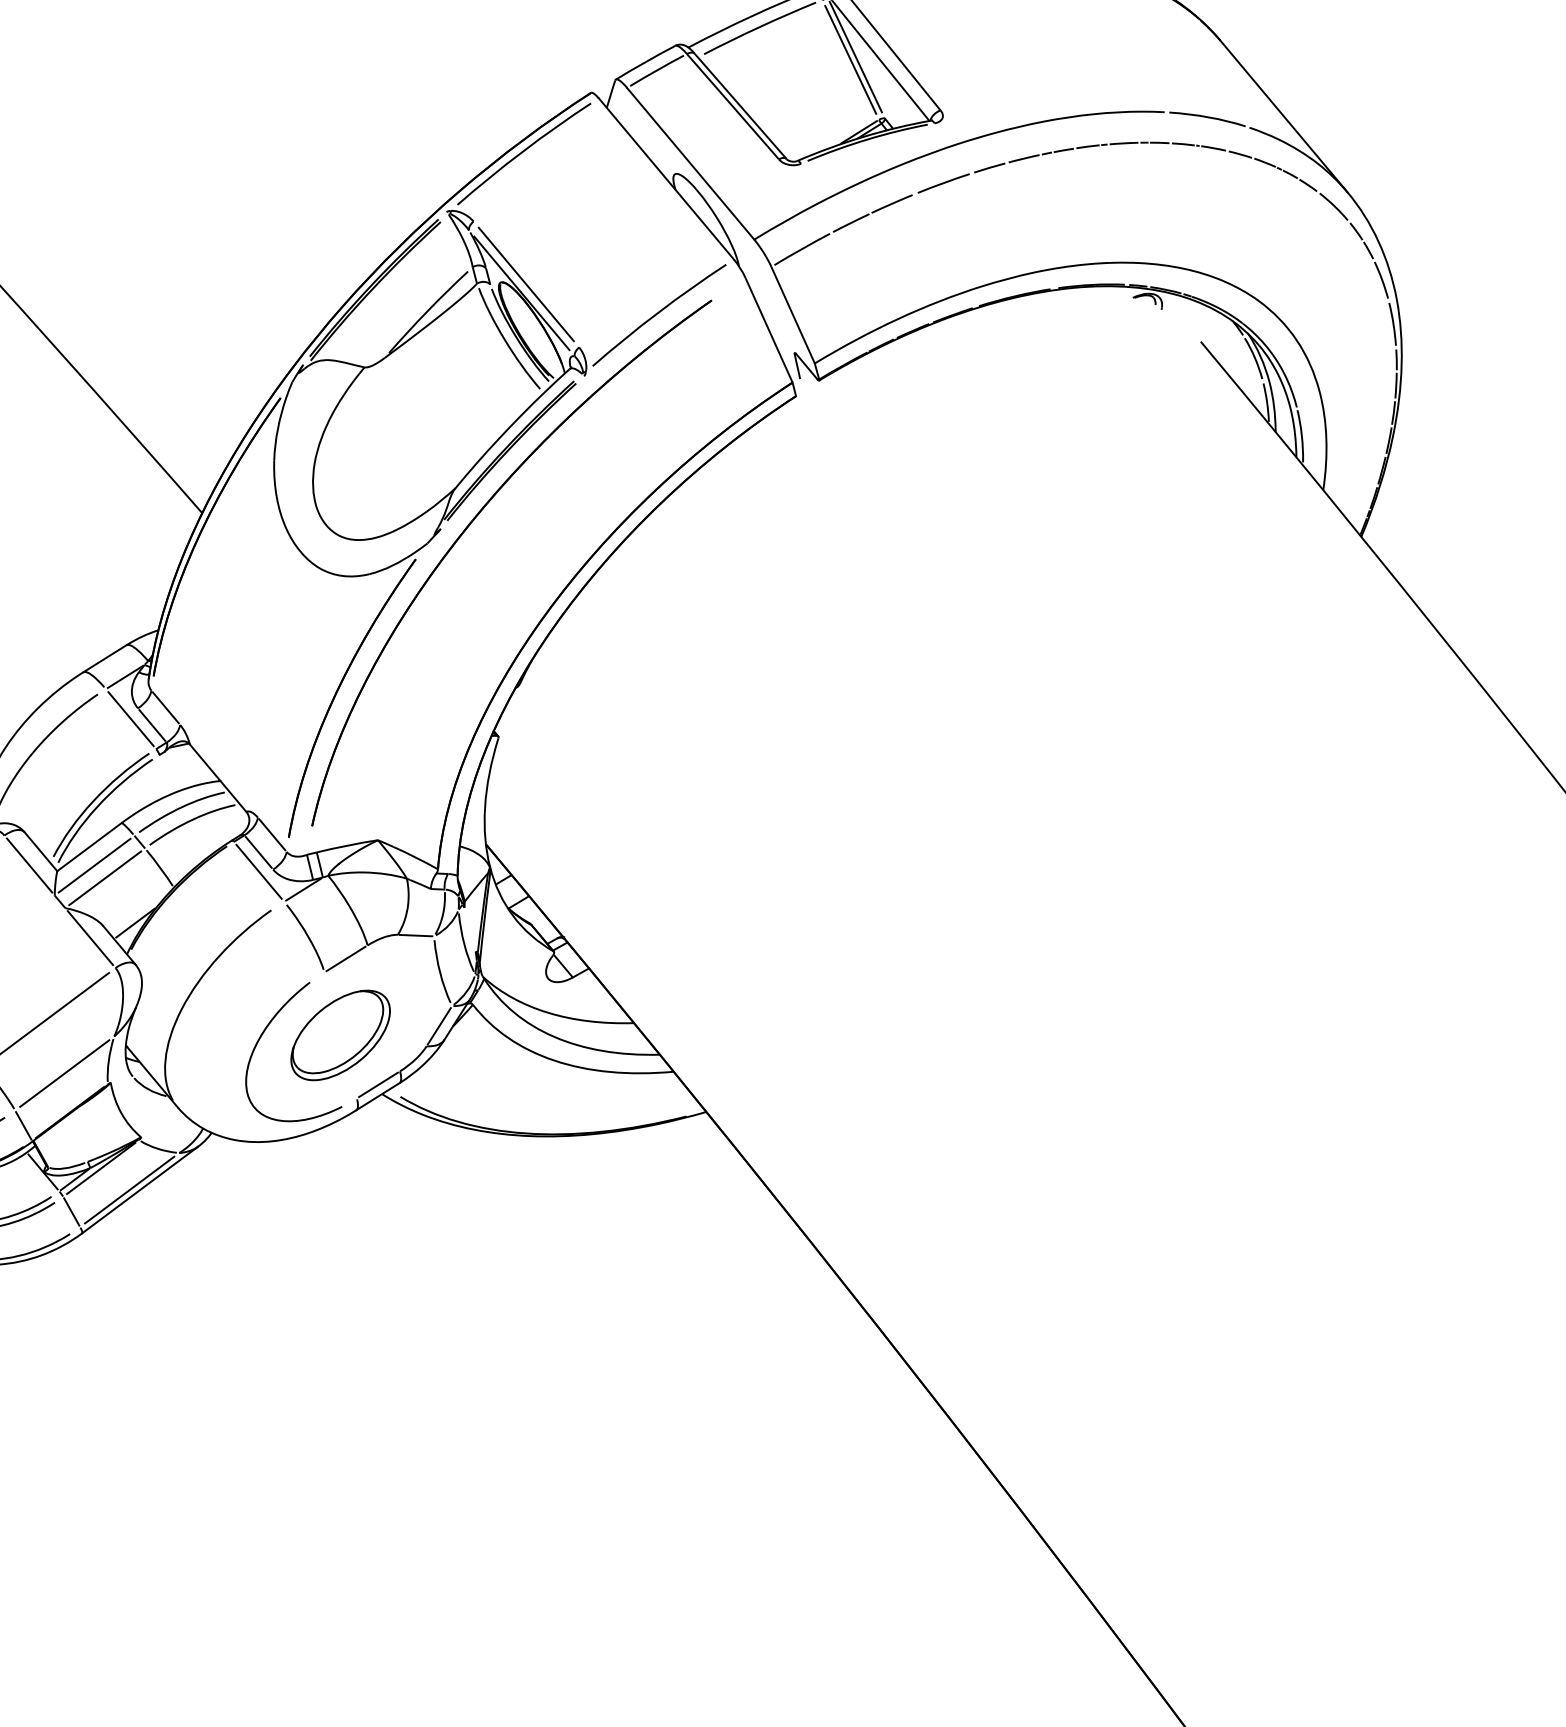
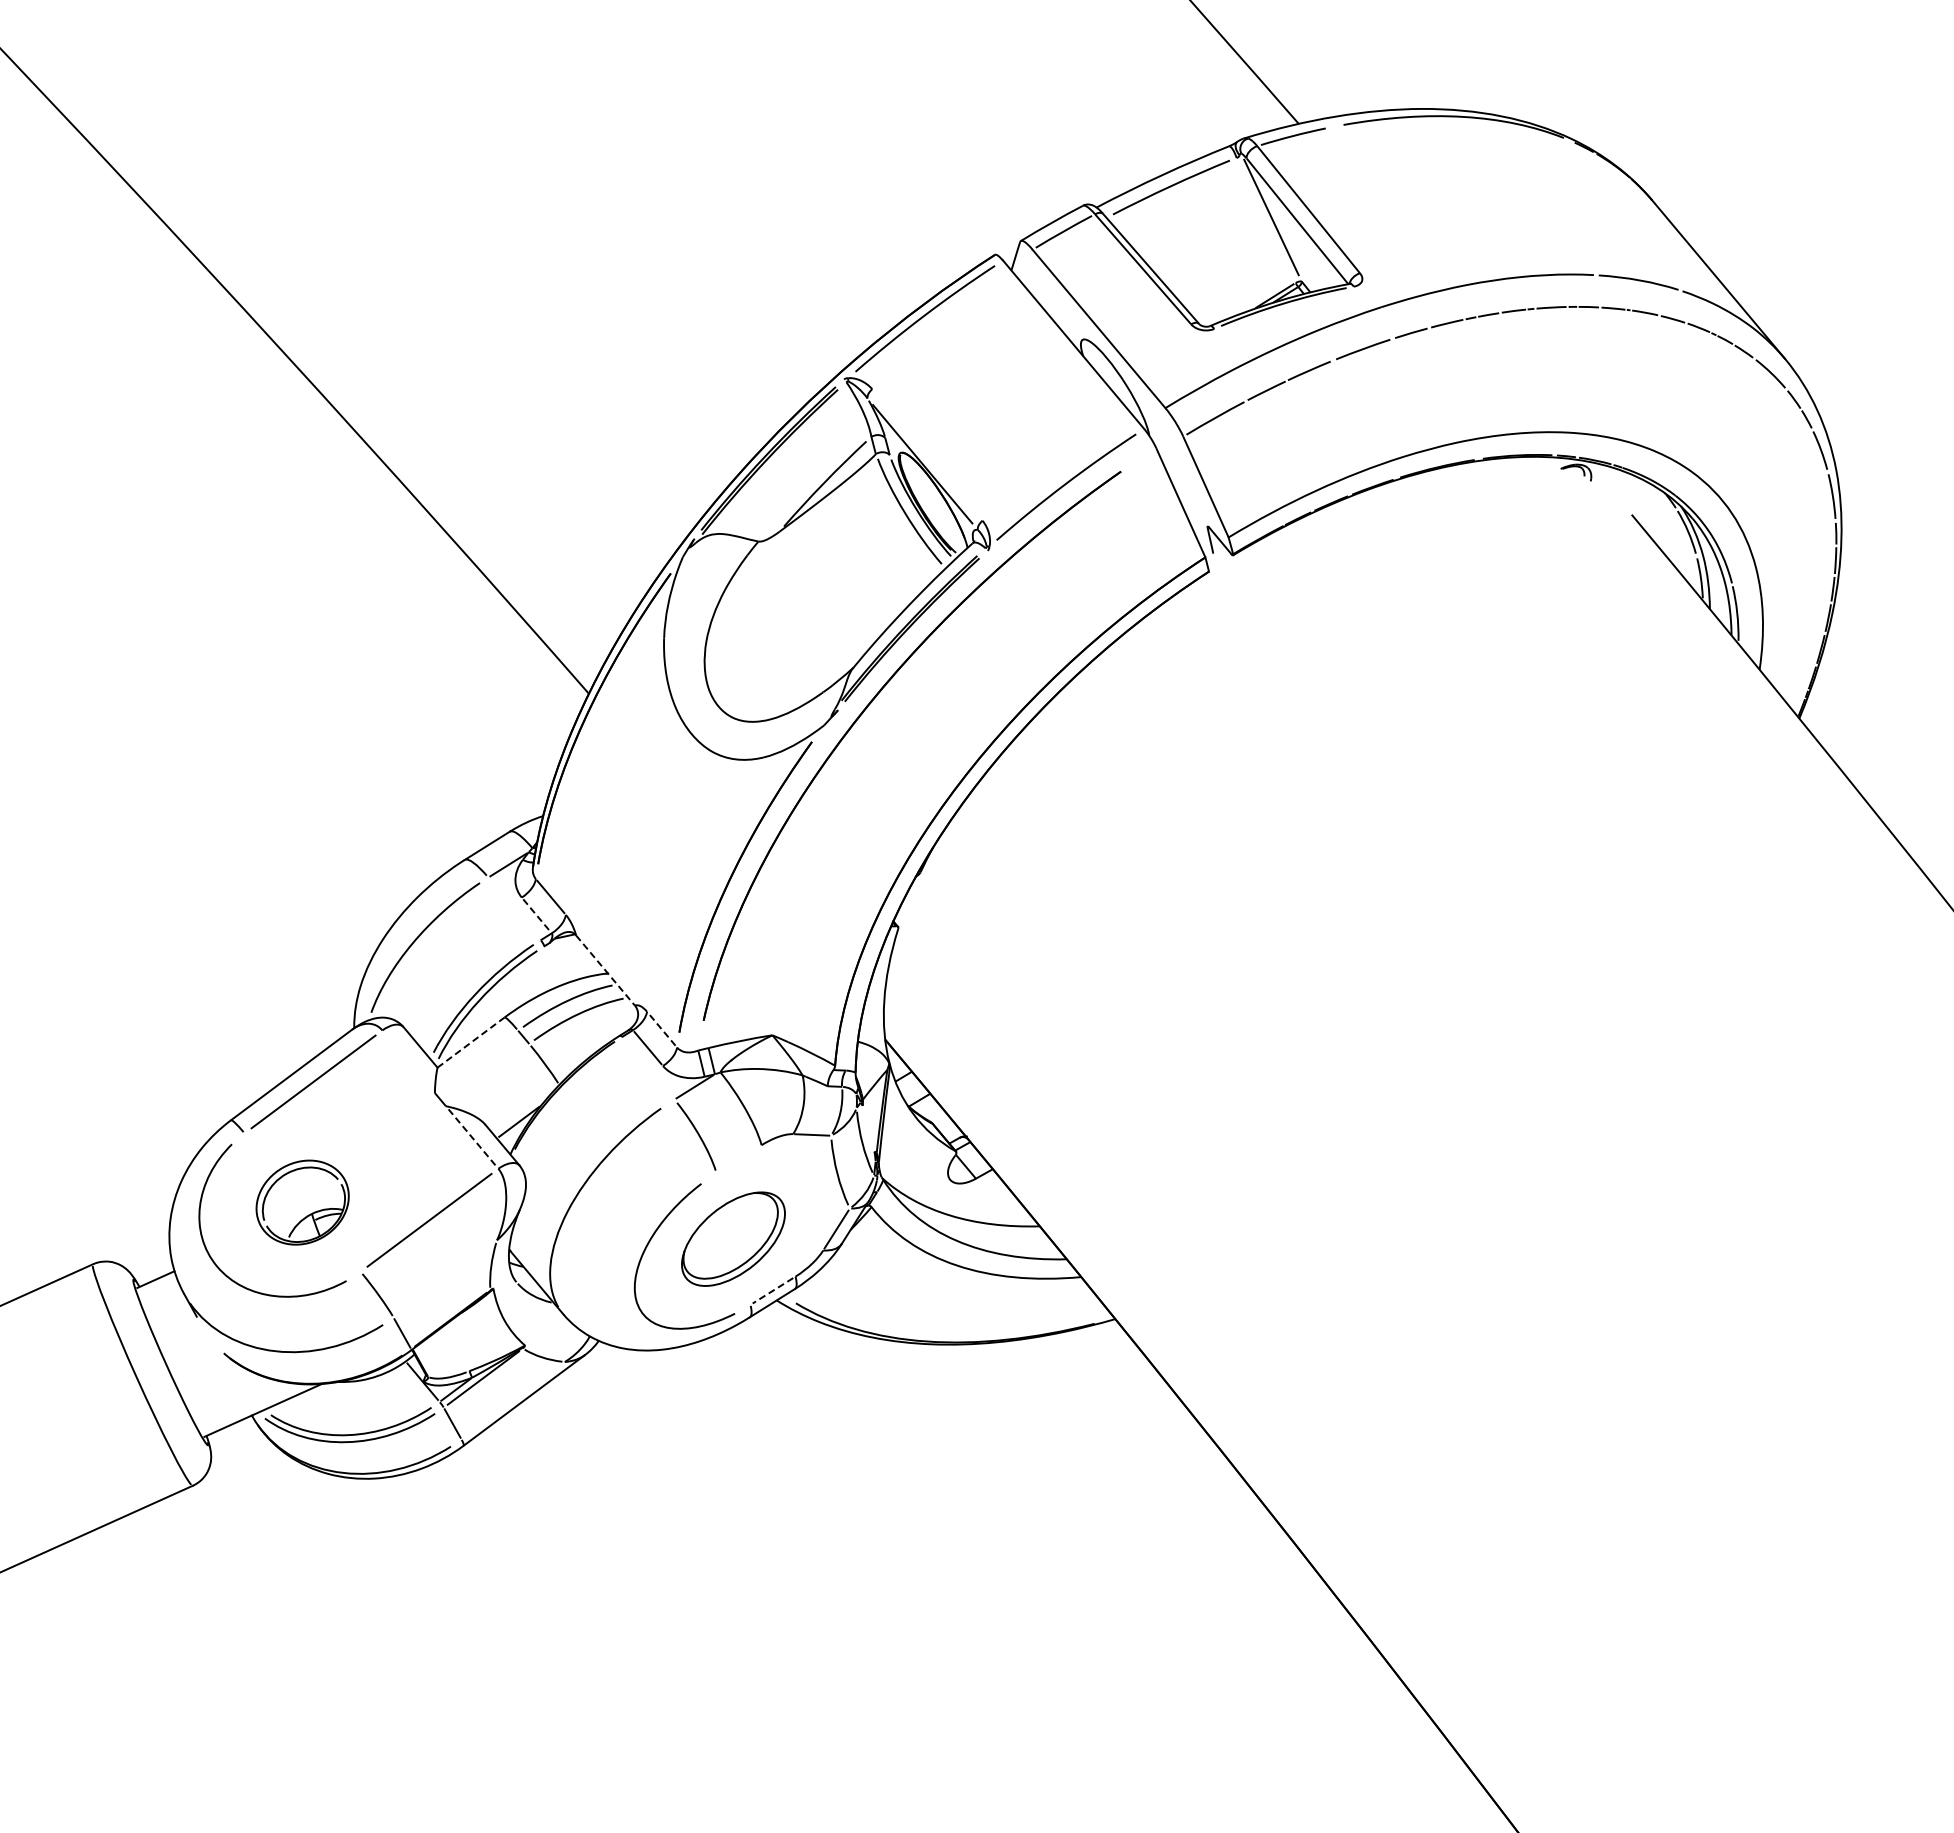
line: (850, 59) -> (1265, 220), removed
line: (526, 284) -> (927, 454), removed
line: (130, 718) -> (514, 908), removed
line: (152, 725) -> (537, 915), solid -> dashed
line: (218, 778) -> (605, 970), solid -> dashed
line: (271, 834) -> (661, 1029), solid -> dashed
line: (89, 847) -> (471, 1042), solid -> dashed
line: (29, 865) -> (408, 1061), removed
line: (94, 865) -> (476, 1061), removed
line: (258, 872) -> (647, 1068), removed
line: (105, 878) -> (487, 1075), removed
line: (90, 938) -> (472, 1137), solid -> dashed
line: (345, 959) -> (738, 1159), removed
line: (63, 1073) -> (444, 1278), removed
line: (378, 1084) -> (773, 1290), solid -> dashed
line: (129, 1189) -> (512, 1400), removed

